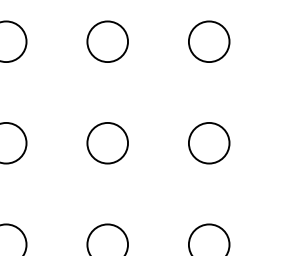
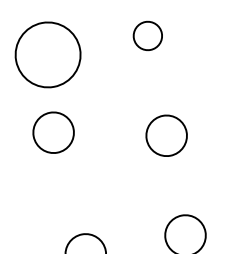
circle: (107, 41) -> (47, 54), size x1.6
circle: (209, 41) -> (148, 35), size x0.7
circle: (107, 143) -> (53, 133), moved

